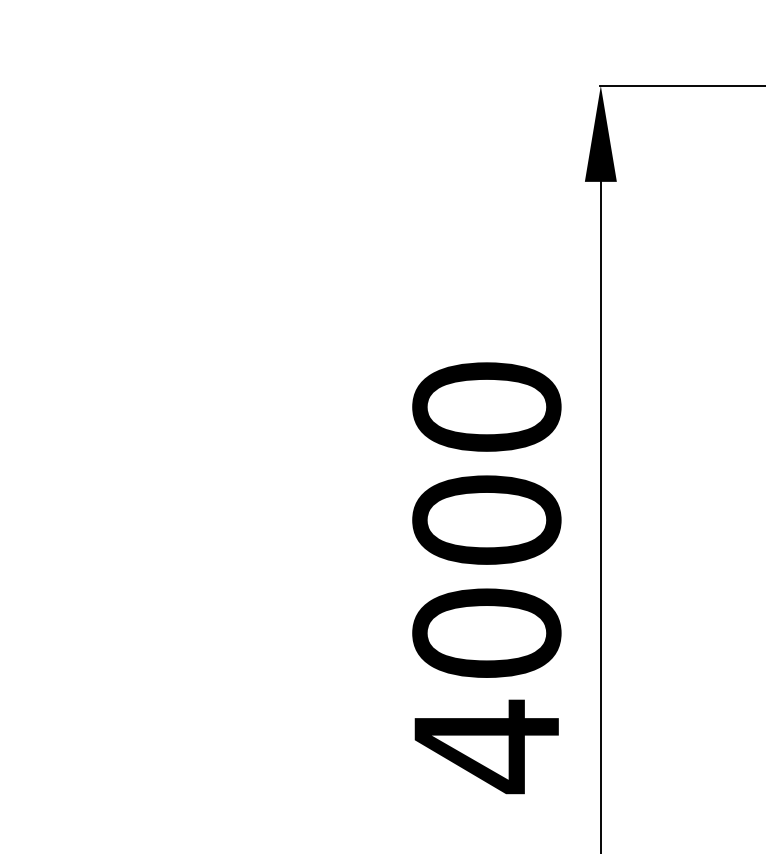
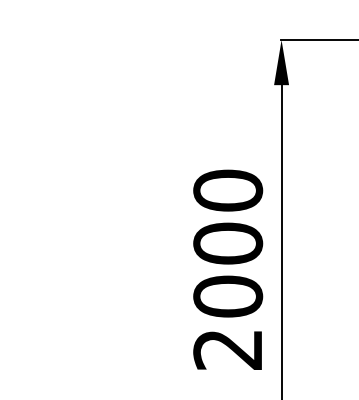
text: (485, 746) -> (227, 349), 4000 -> 2000

